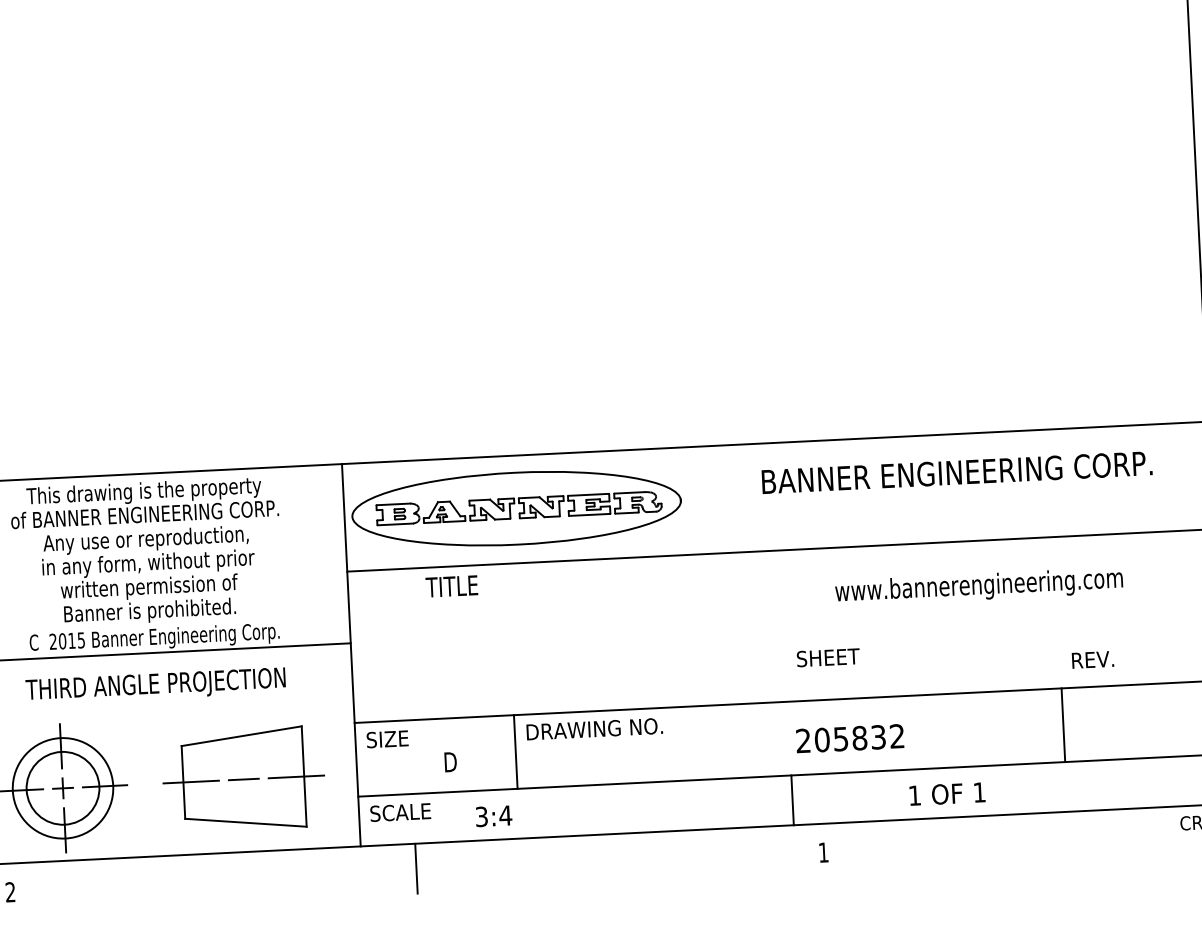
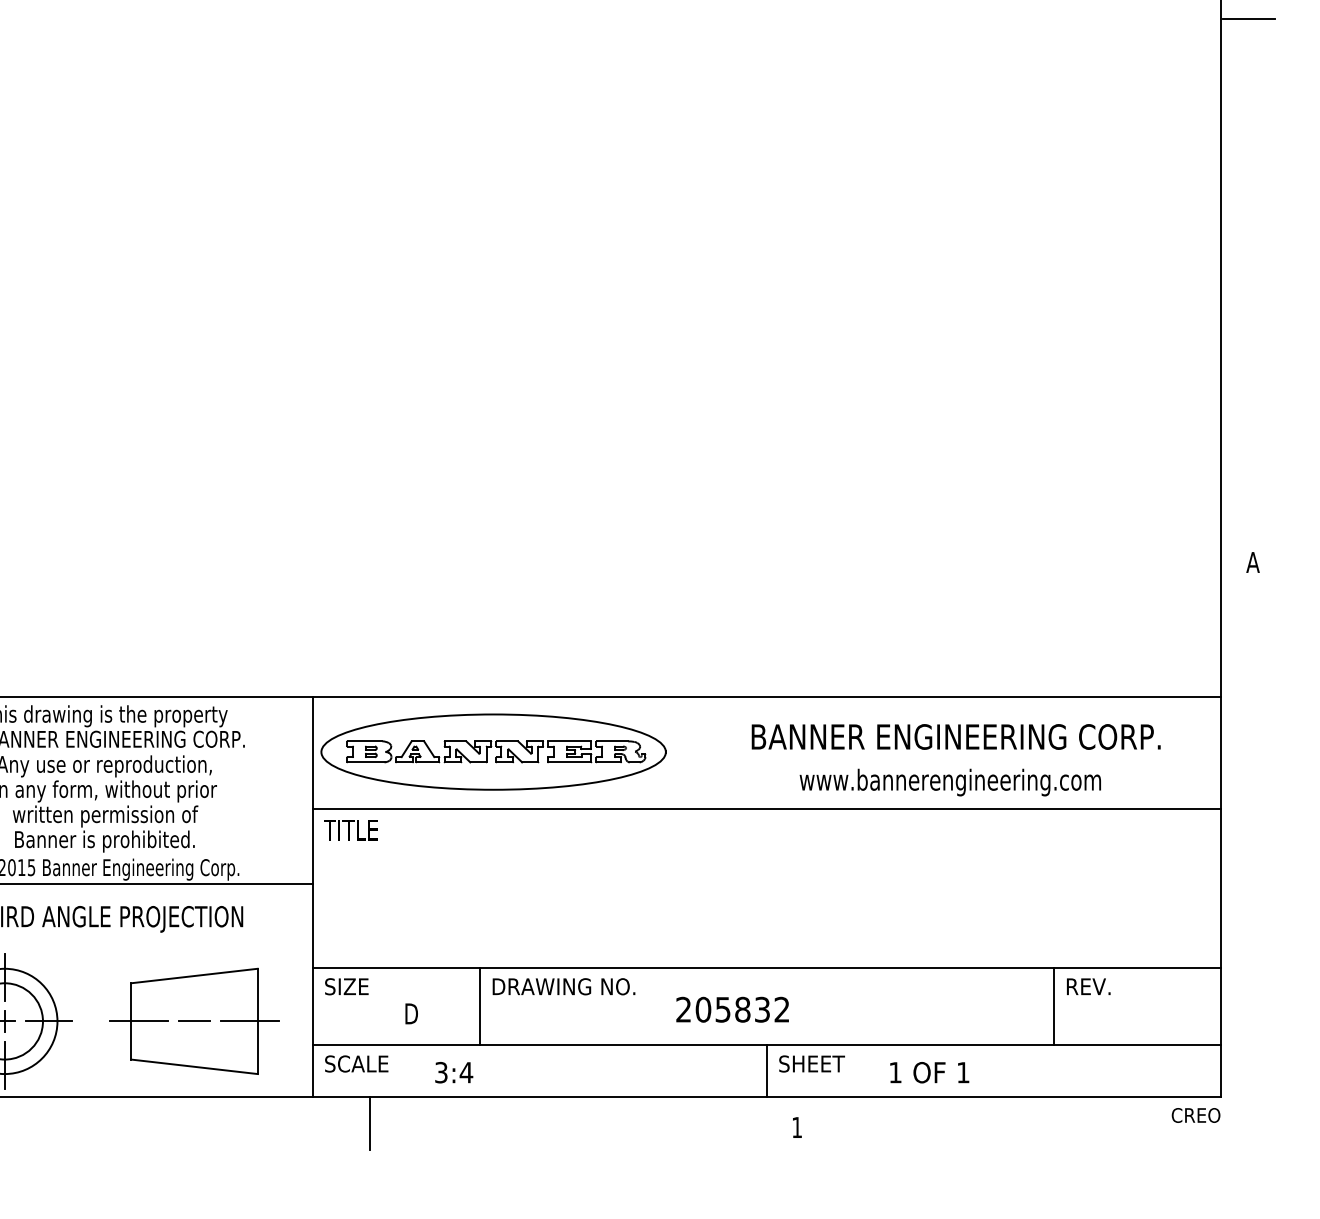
text: (451, 586) -> (350, 830), moved
text: (978, 586) -> (949, 782), moved
text: (827, 657) -> (811, 1063), moved
text: (1092, 659) -> (1088, 986), moved
text: (849, 738) -> (732, 1009), moved

